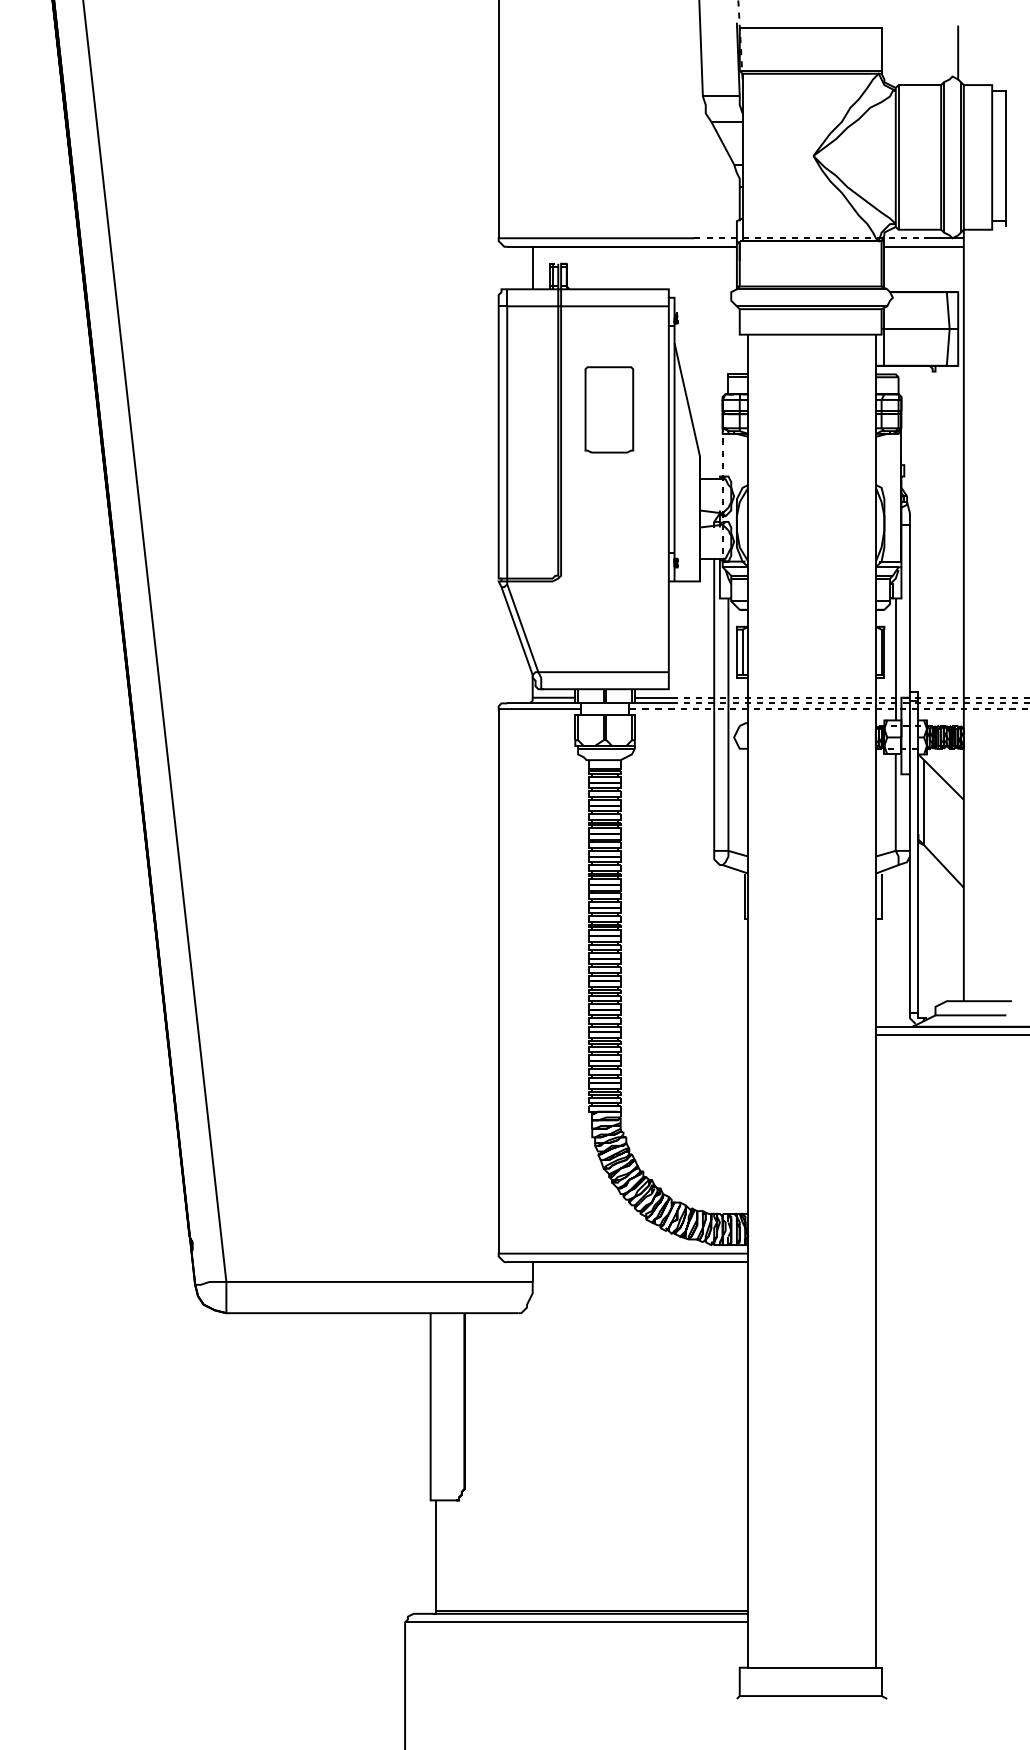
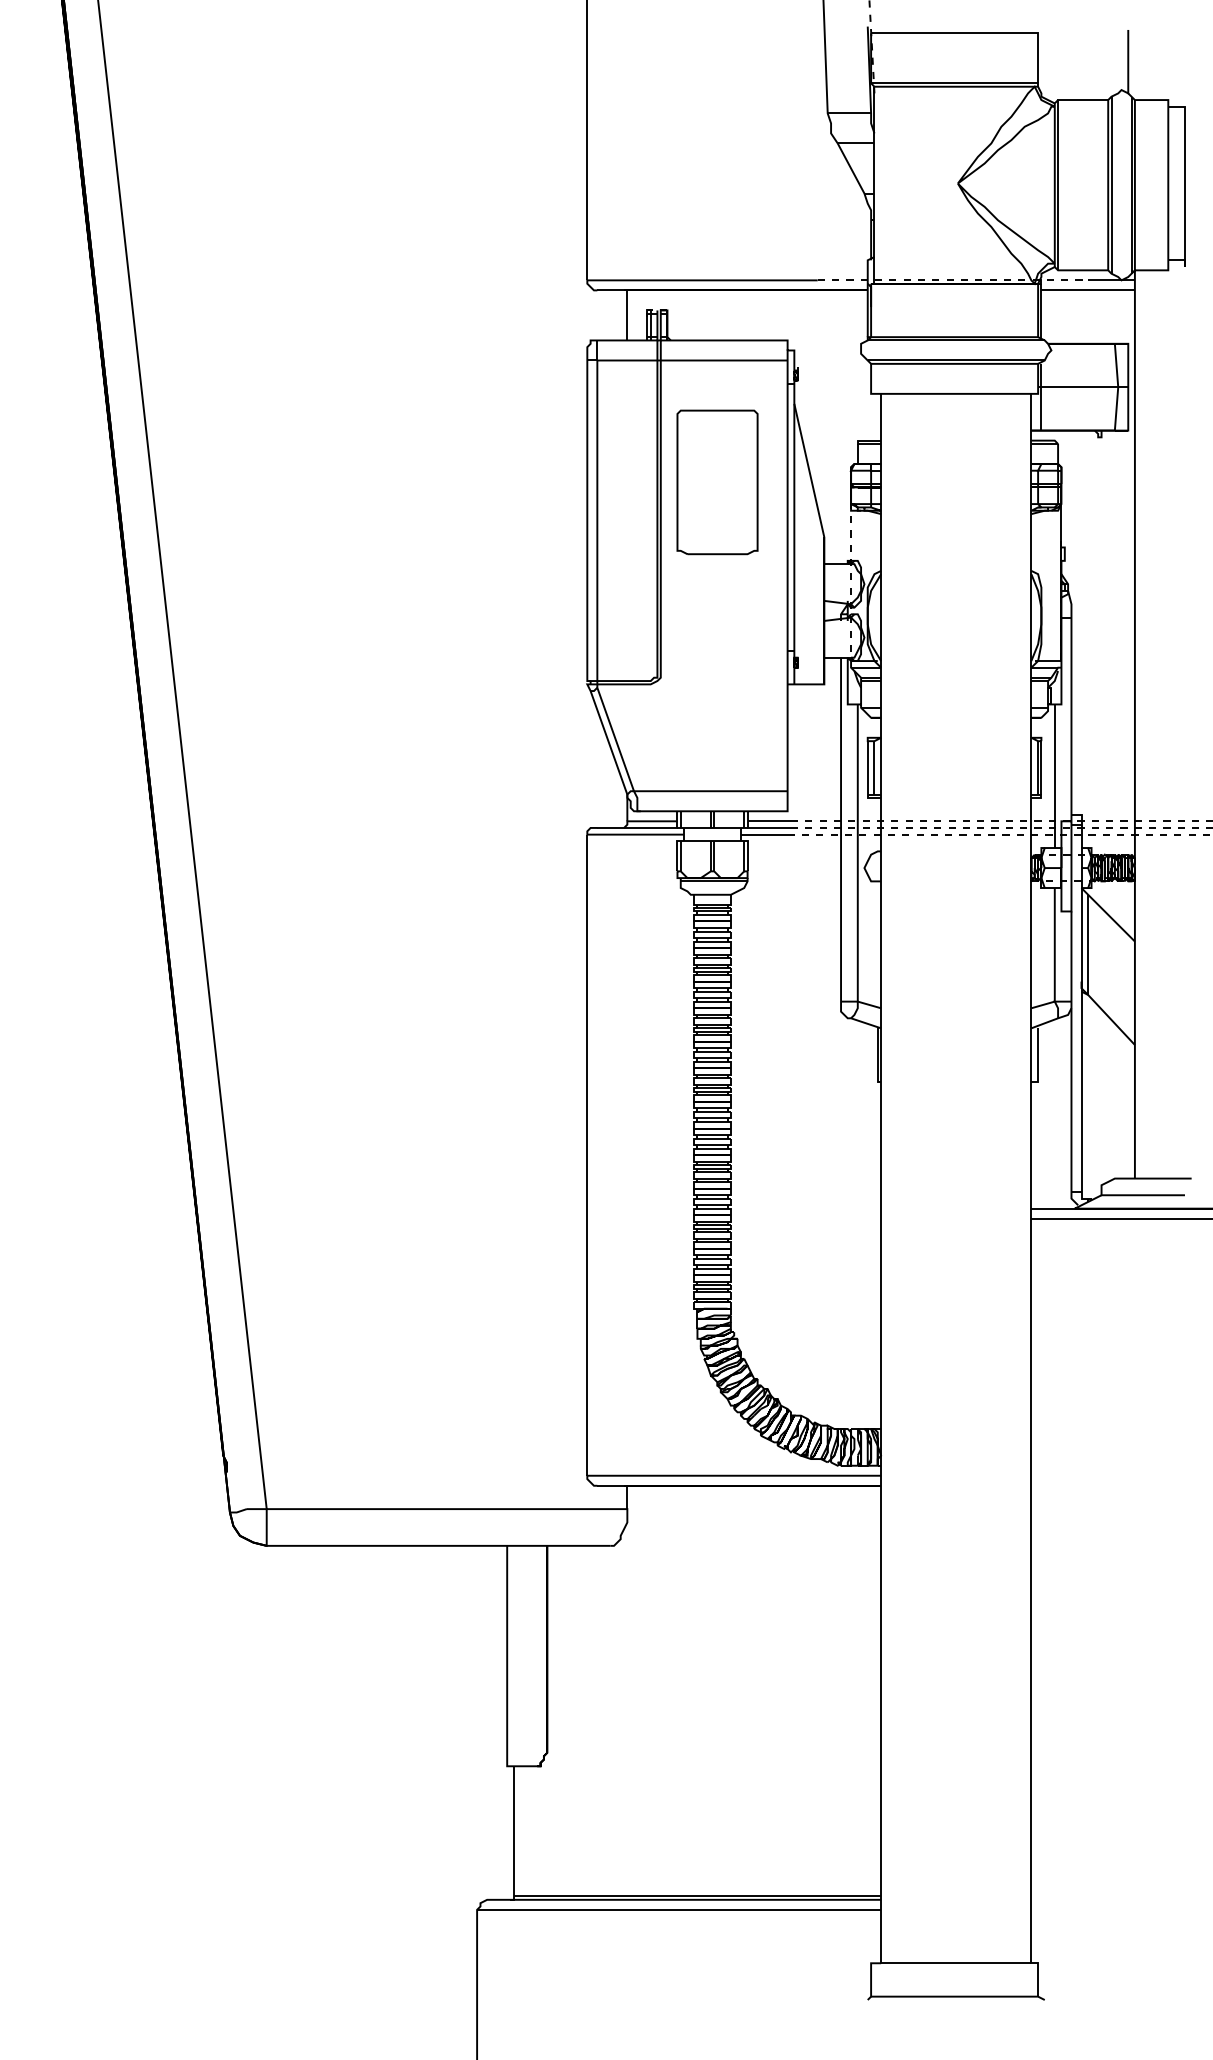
part: (609, 409) -> (717, 481), size x1.43
line: (649, 709) -> (764, 835), dashed -> solid

